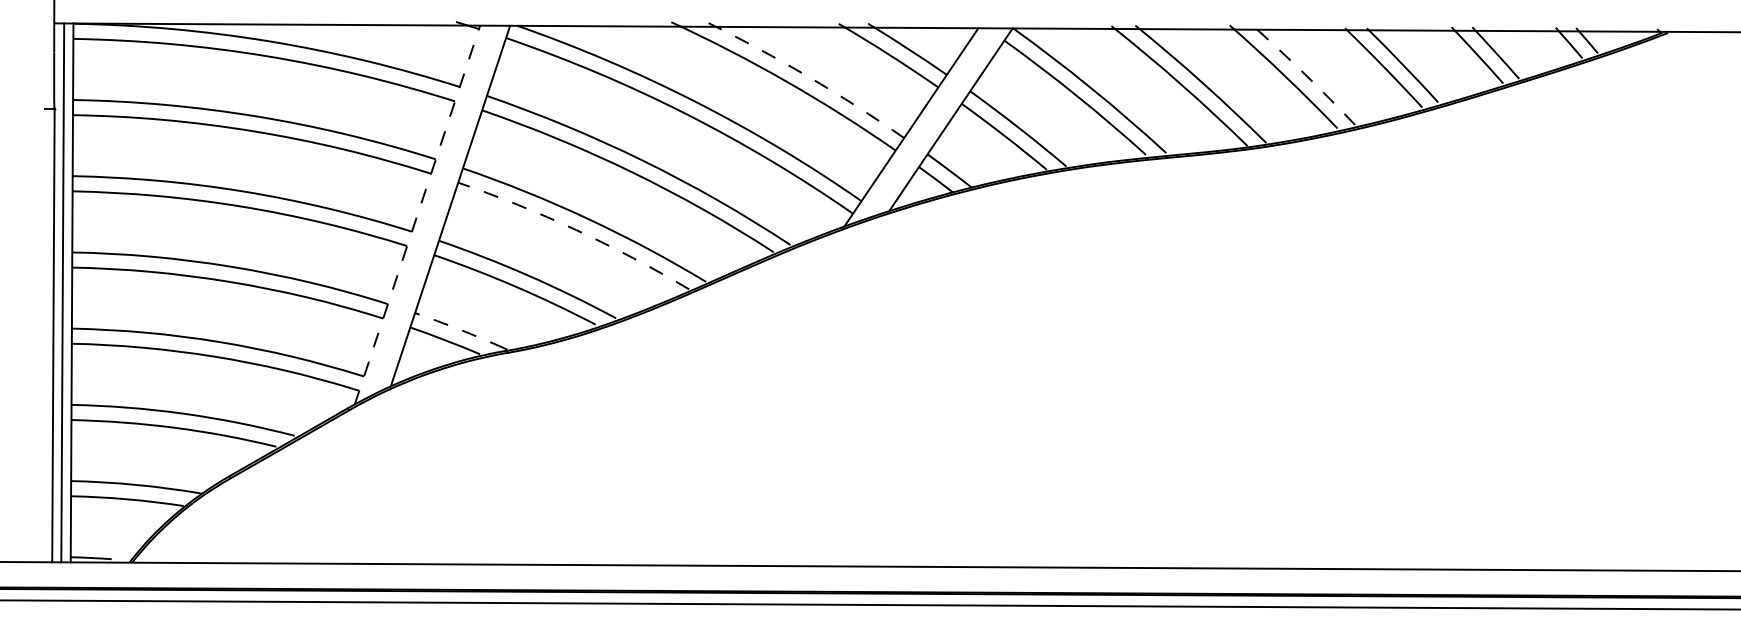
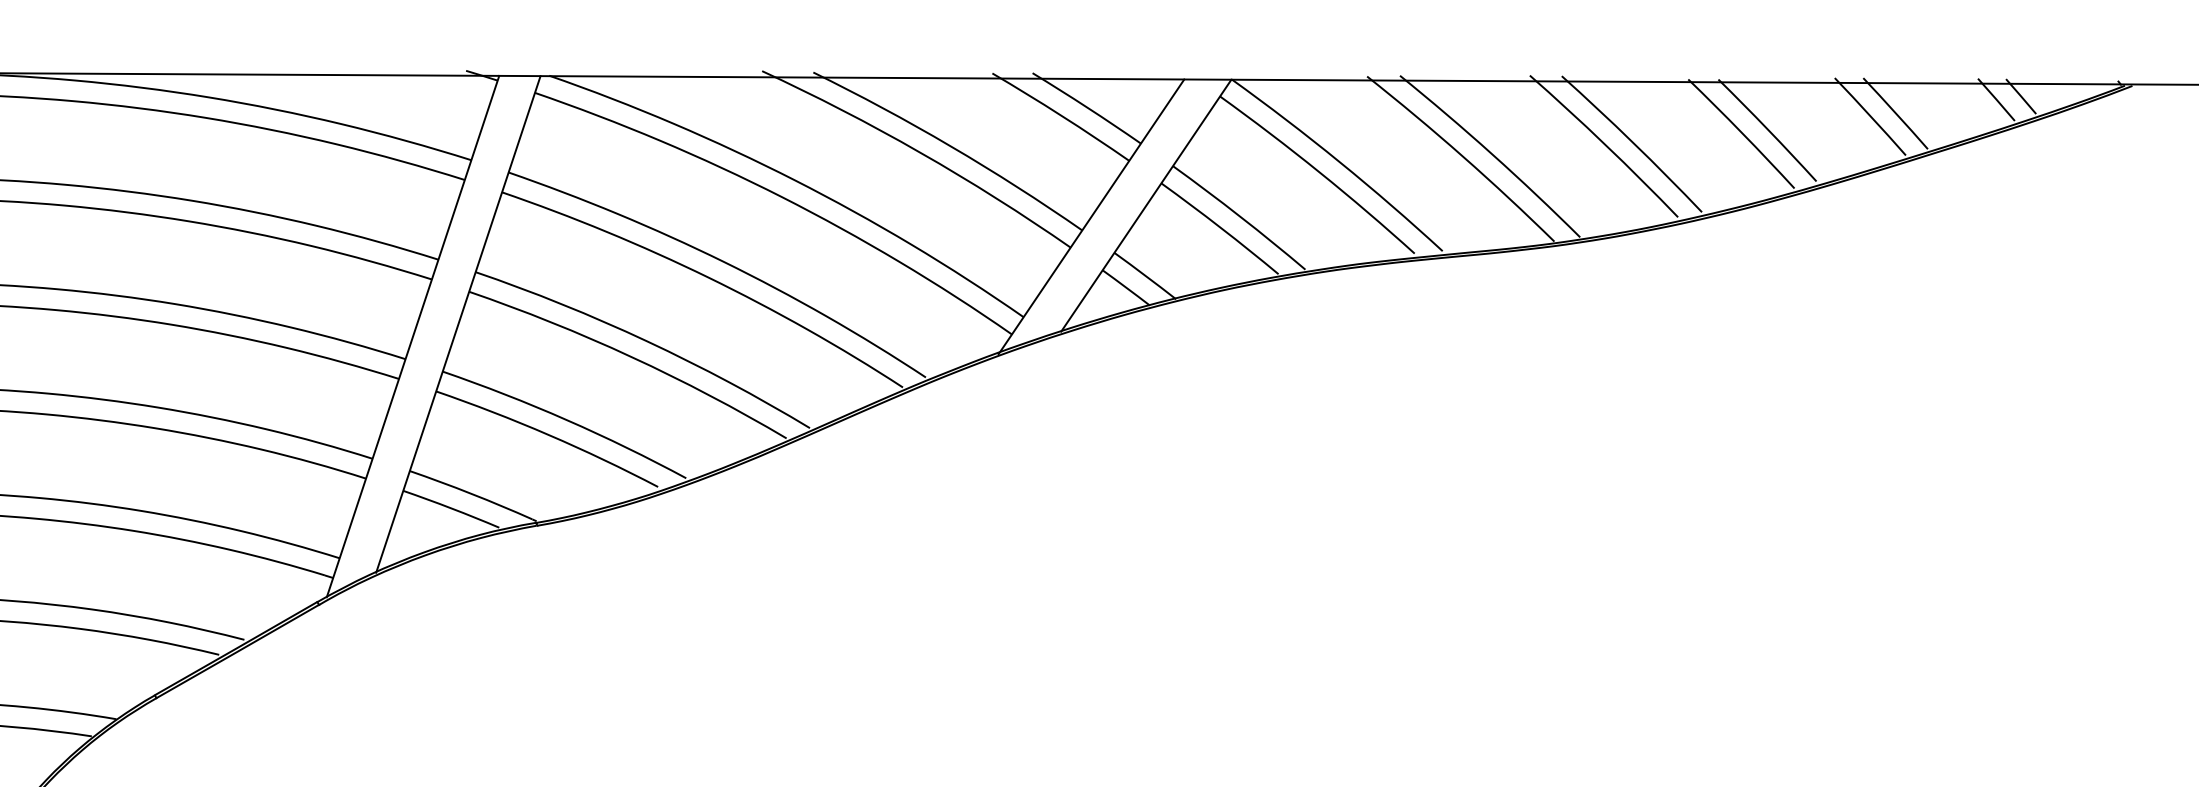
arc: (1304, 74) -> (1632, 143), dashed -> solid
arc: (808, 76) -> (950, 145), dashed -> solid
line: (417, 215) -> (413, 336), dashed -> solid
arc: (576, 230) -> (631, 357), dashed -> solid
arc: (459, 329) -> (470, 493), dashed -> solid

